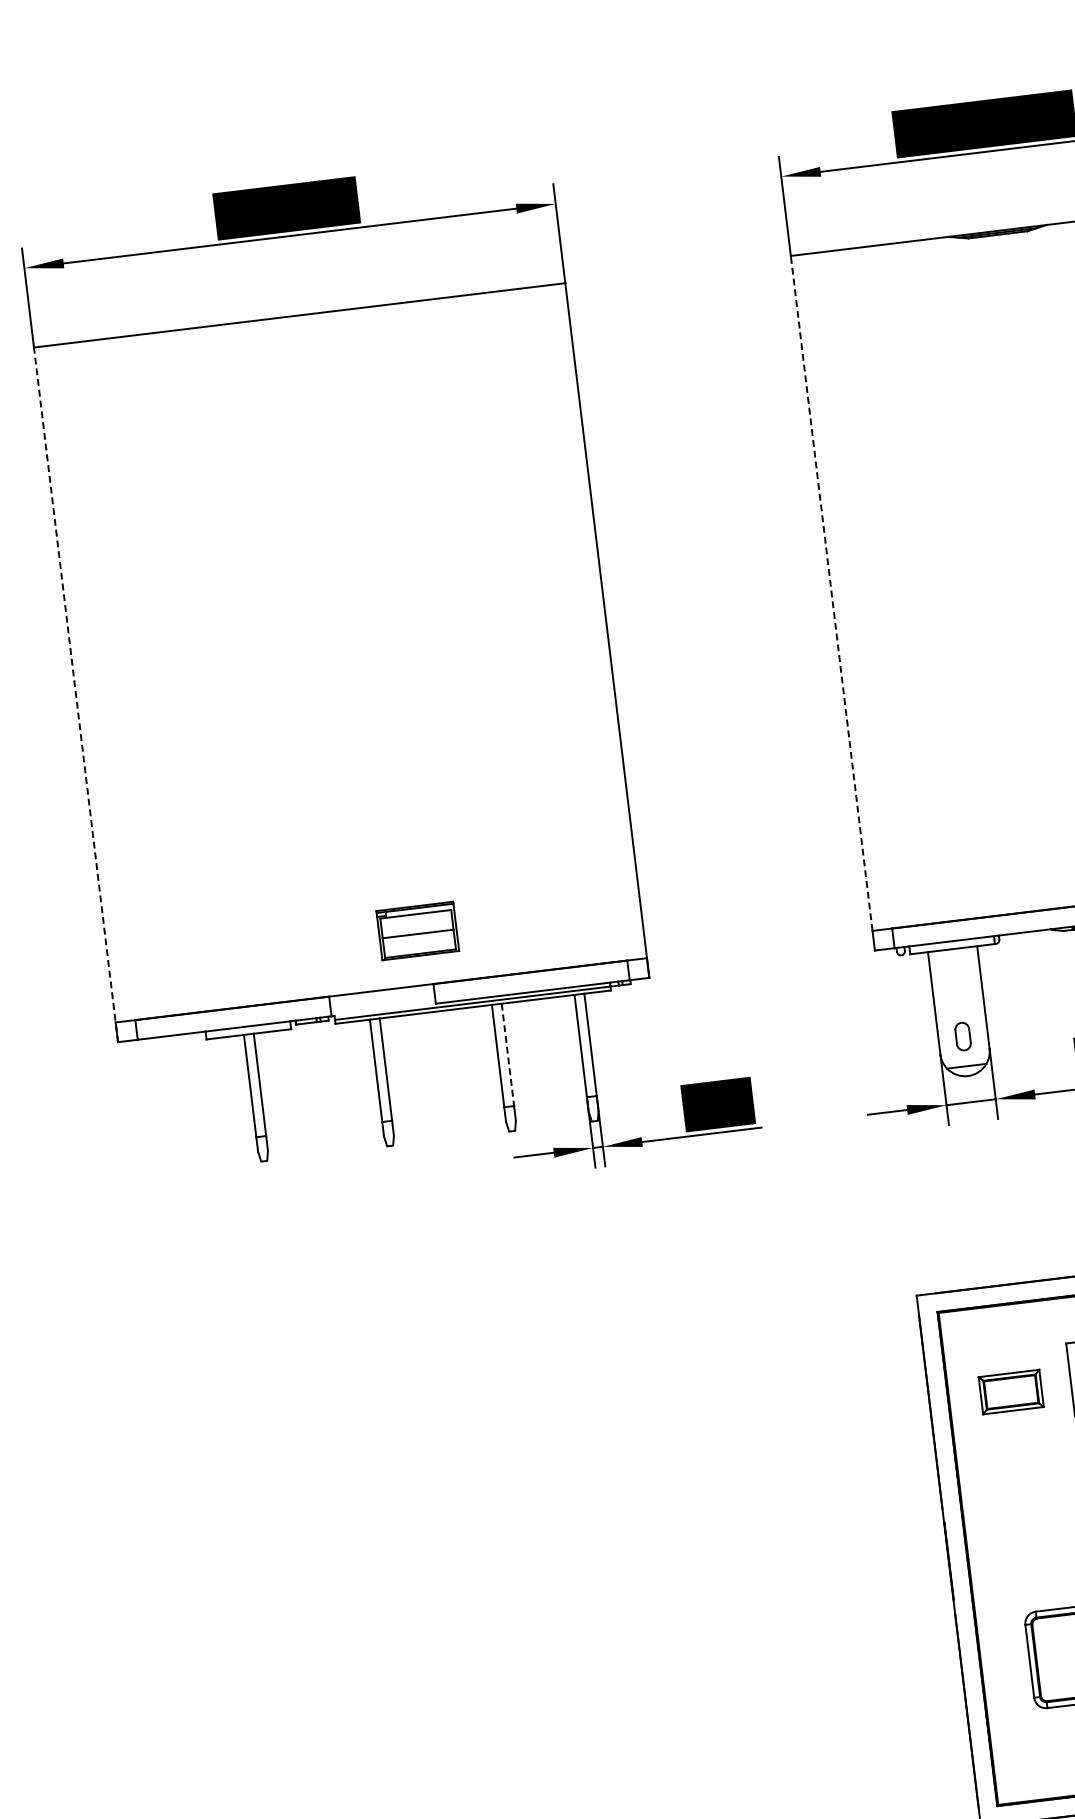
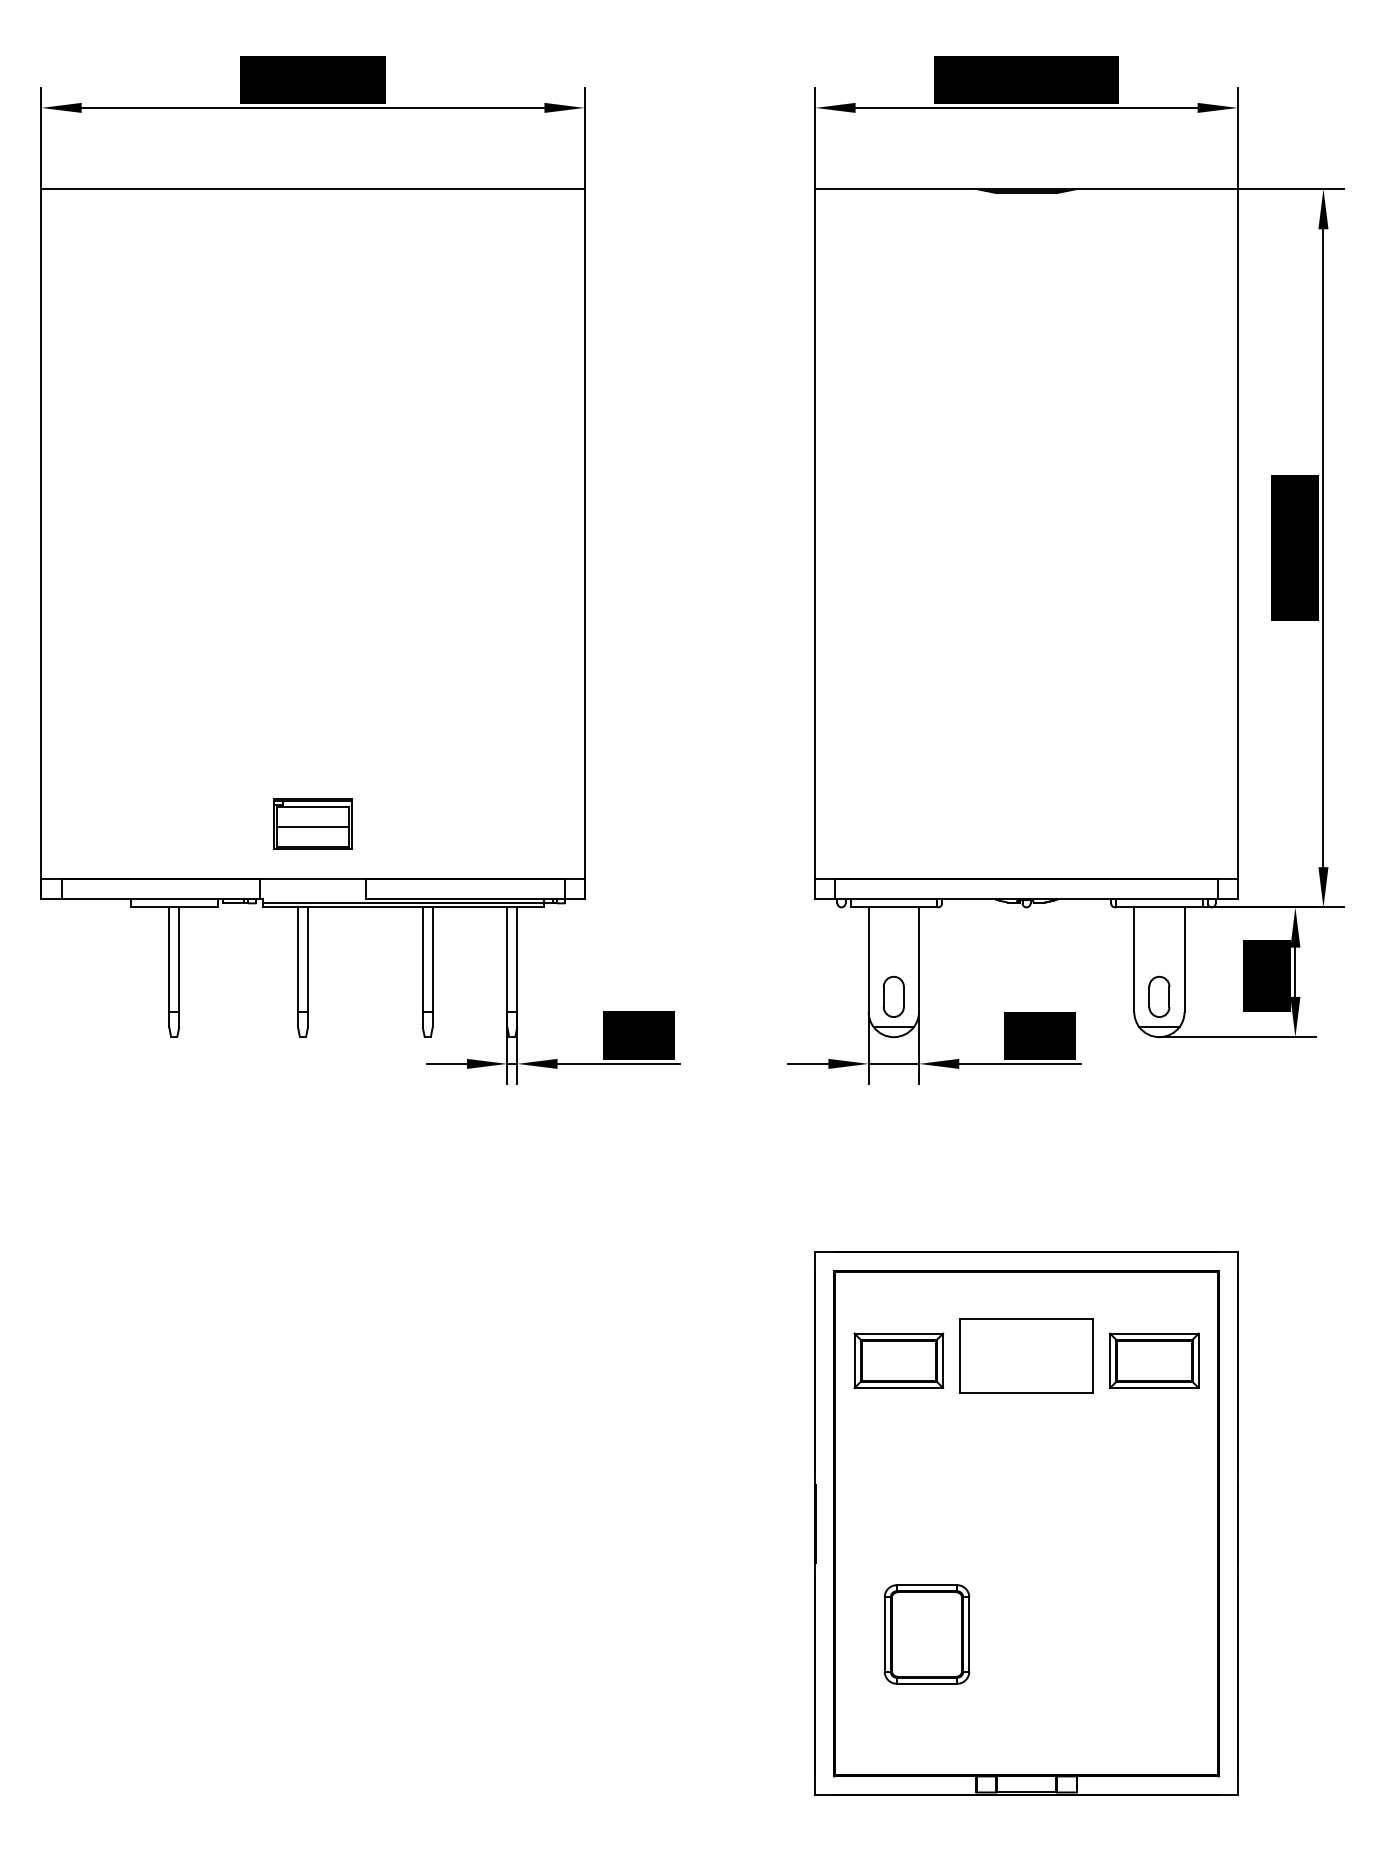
line: (831, 592) -> (815, 533), dashed -> solid
line: (76, 694) -> (41, 543), dashed -> solid
part: (417, 930) -> (312, 823), moved
part: (962, 1036) -> (893, 996), size x1.43
line: (507, 1055) -> (432, 960), dashed -> solid
part: (1010, 1391) -> (898, 1360), size x1.43

